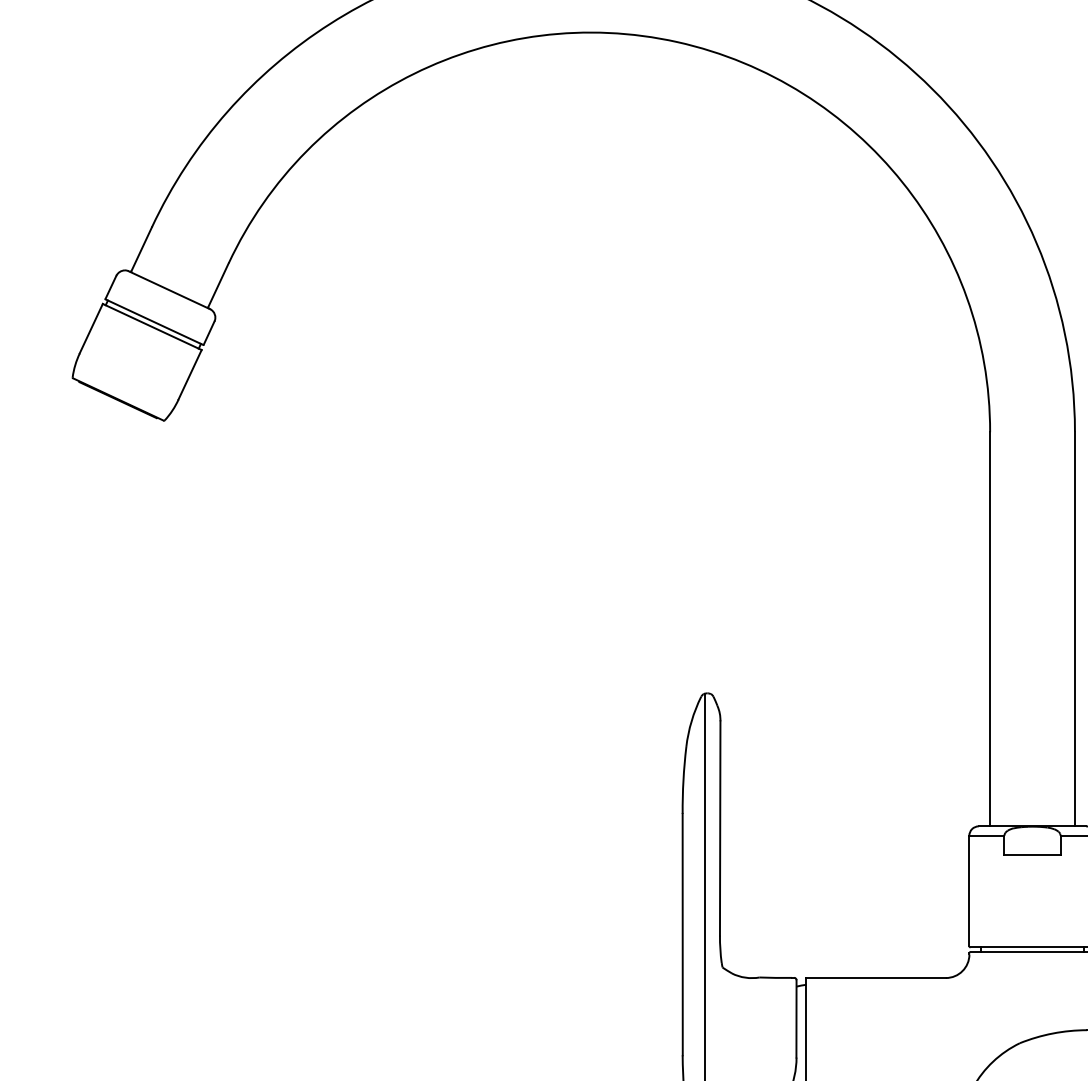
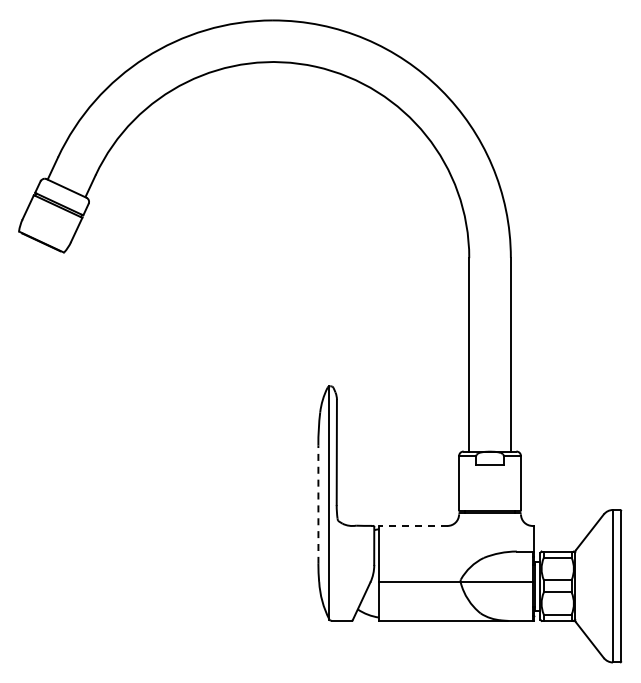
line: (682, 934) -> (318, 504), solid -> dashed
line: (874, 977) -> (412, 525), solid -> dashed

